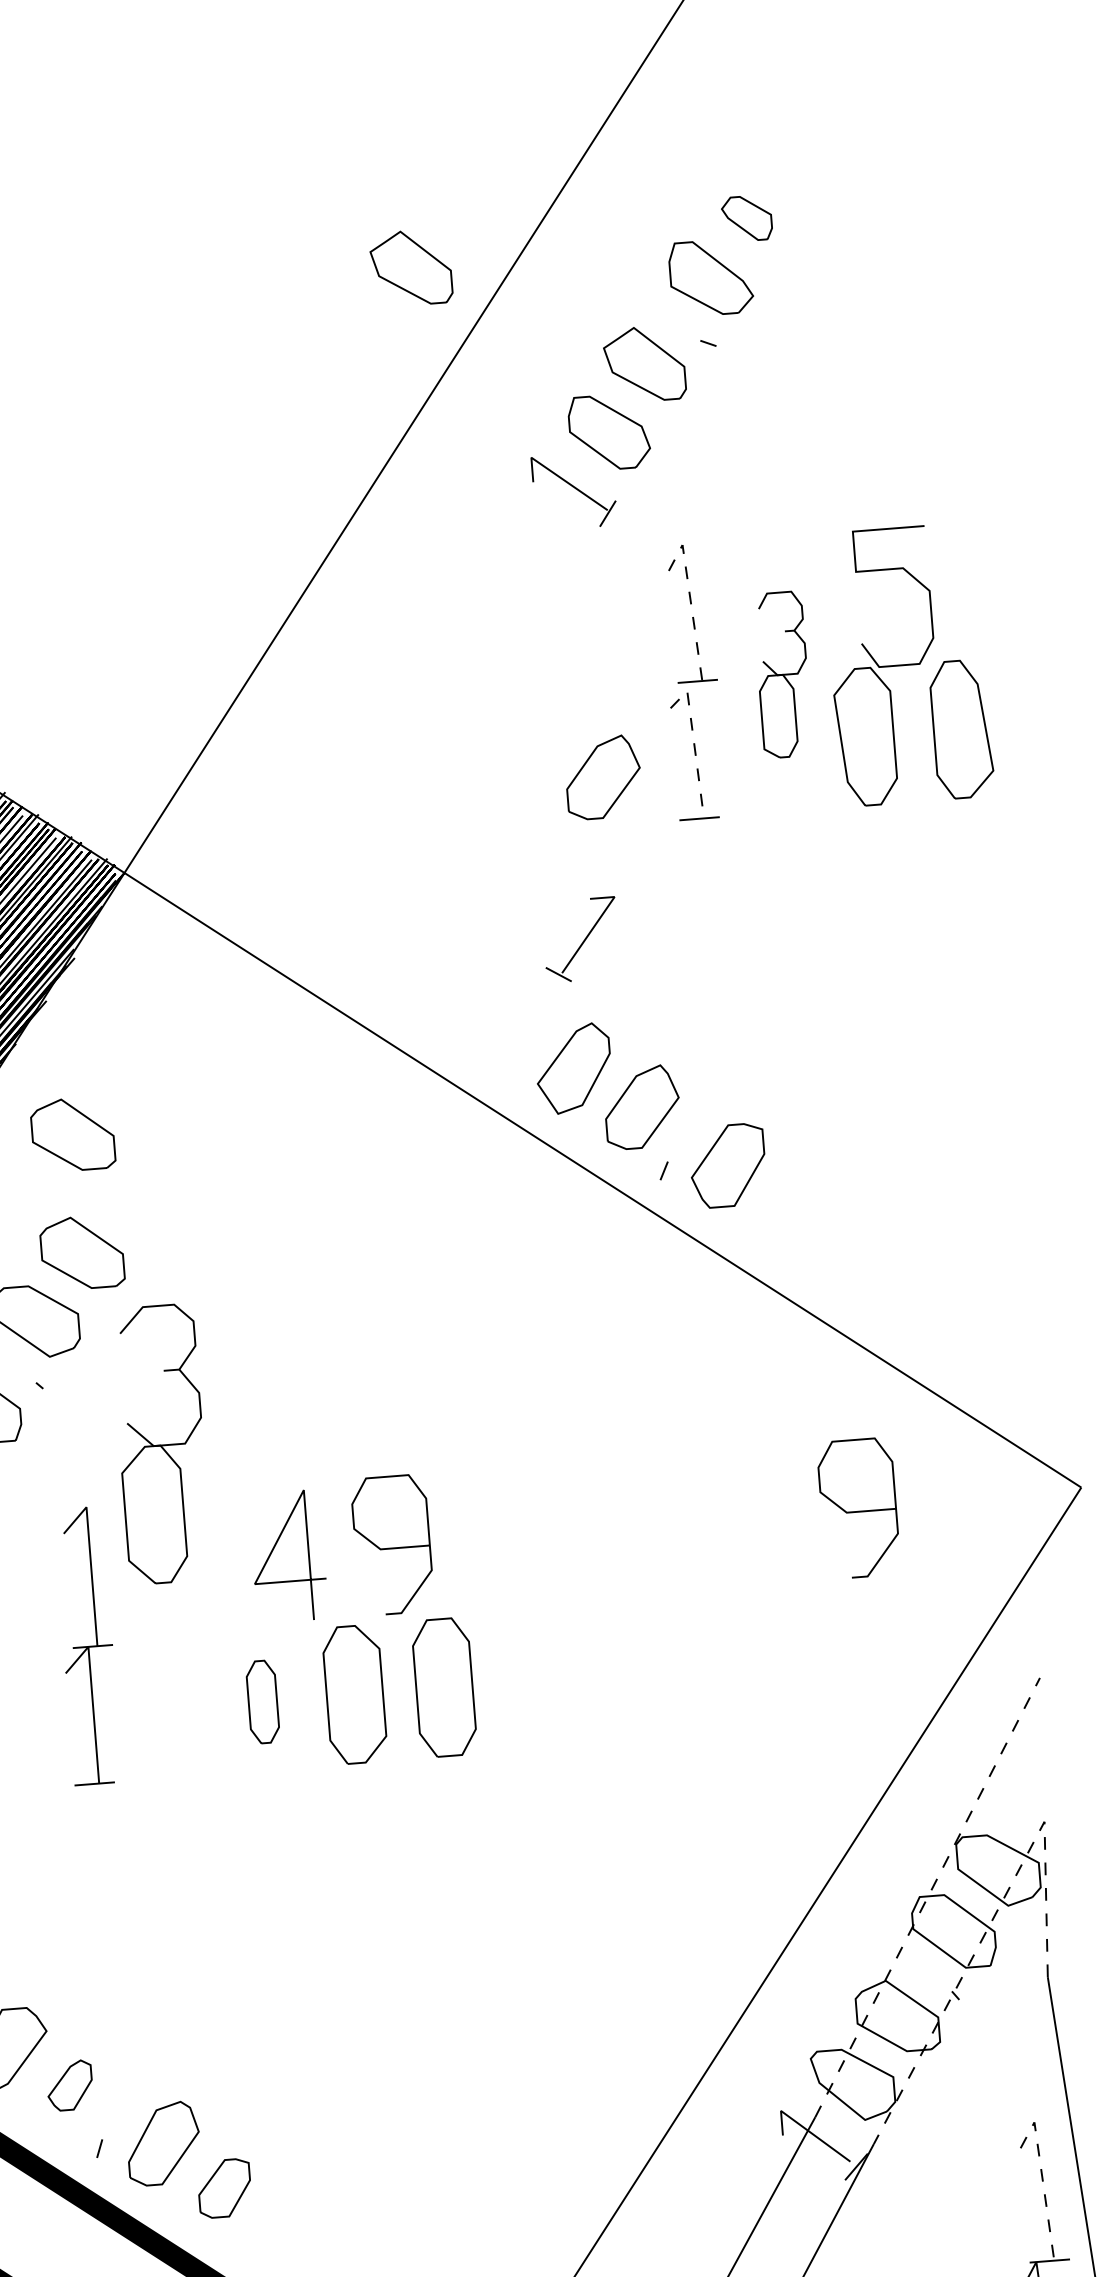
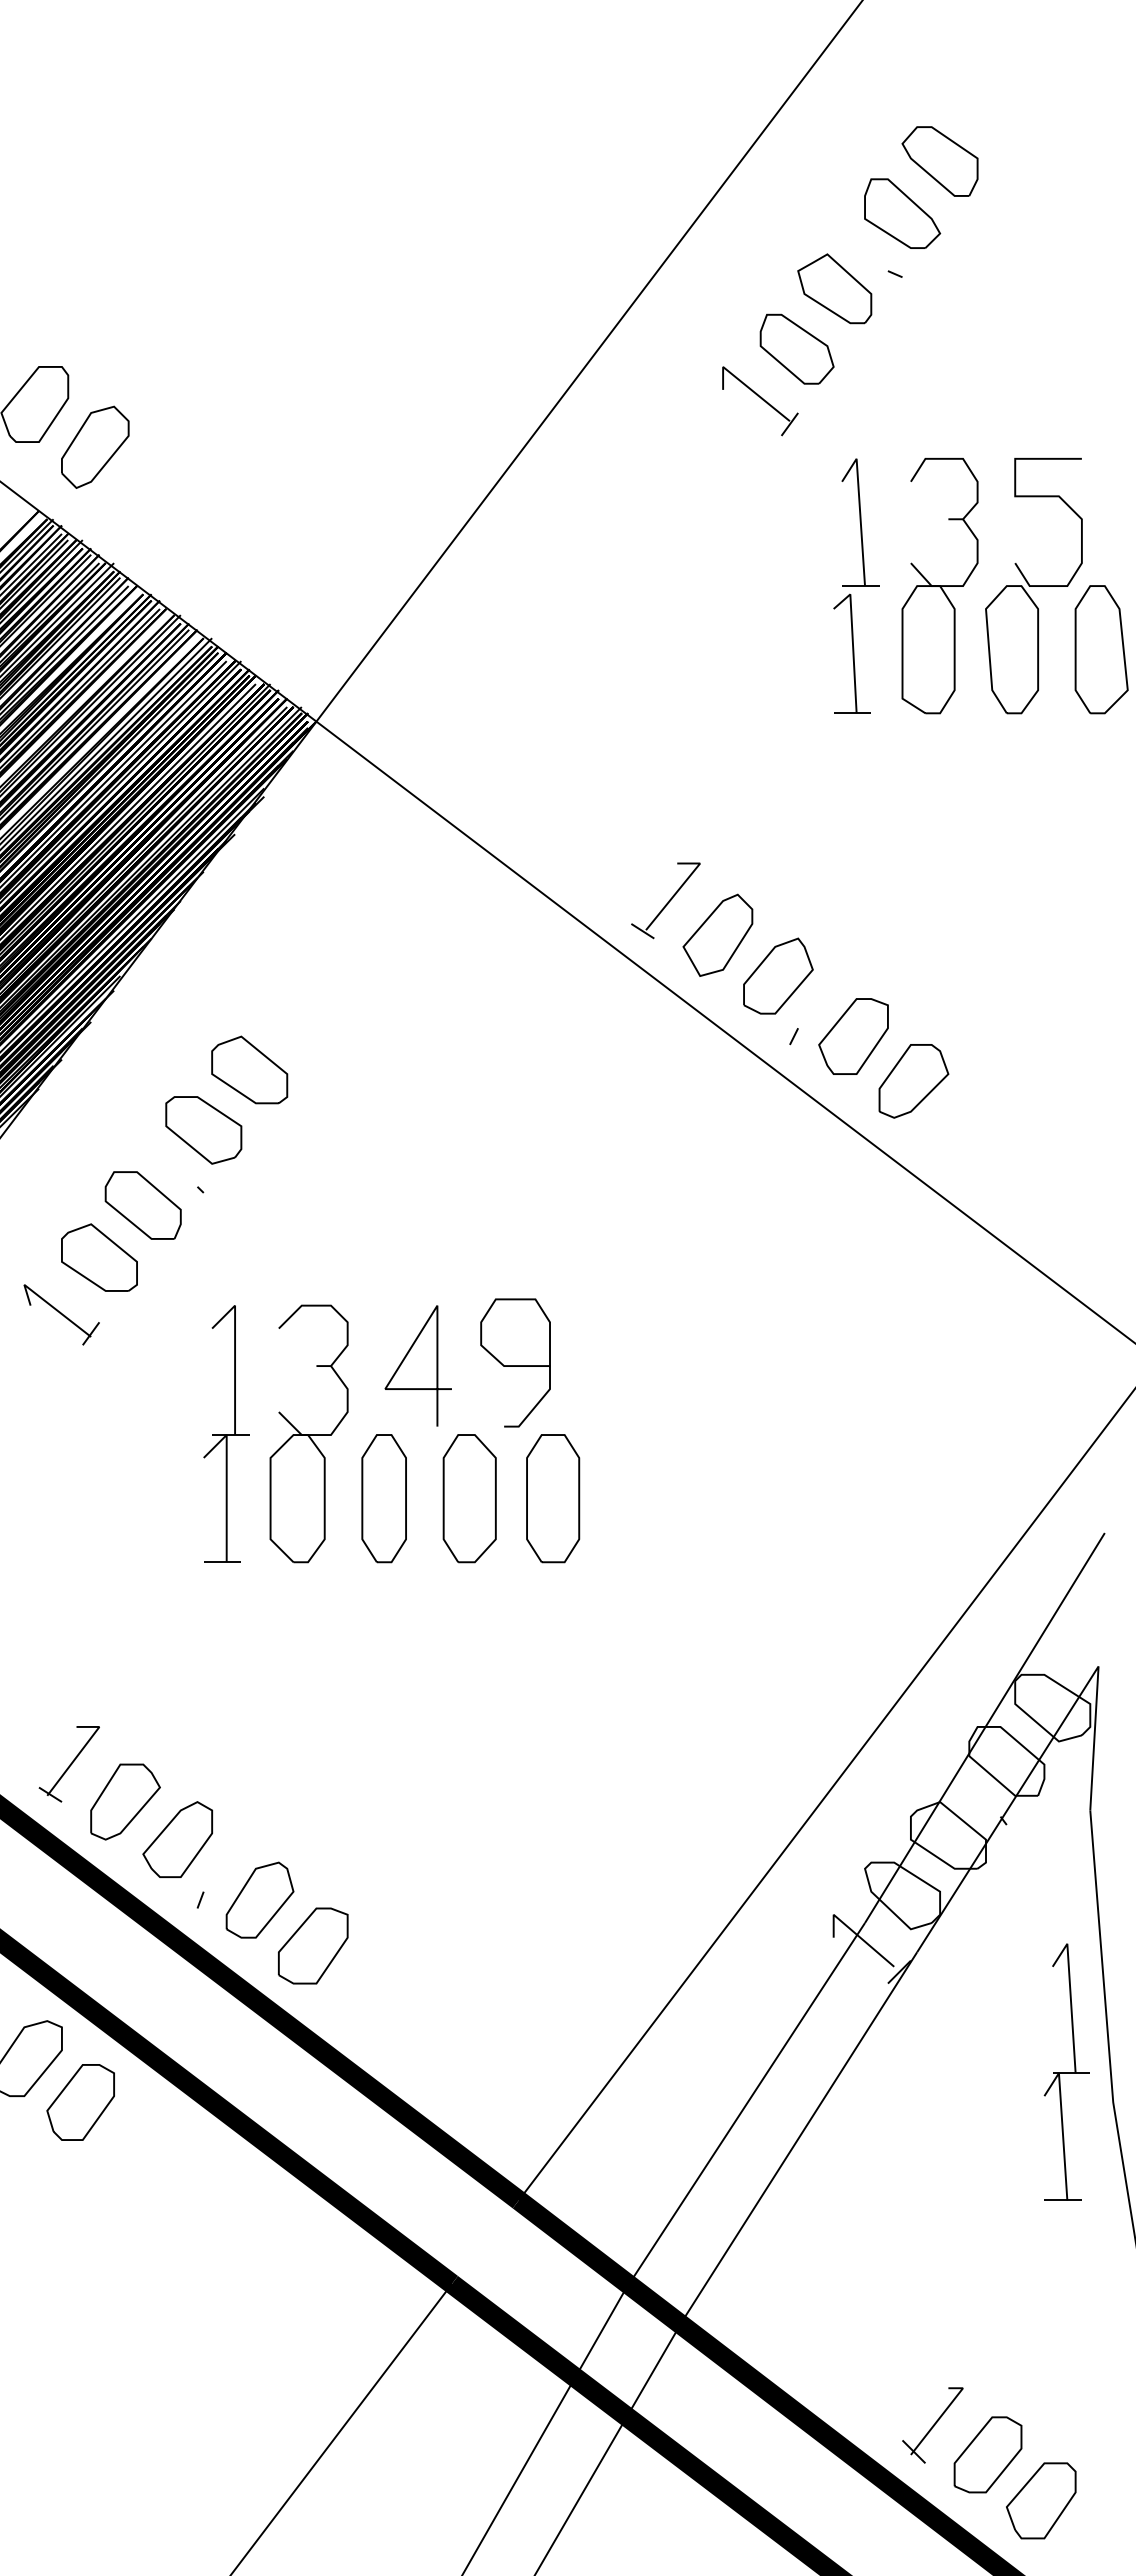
part: (746, 218) -> (939, 161), size x1.67
part: (410, 267) -> (625, 182), removed
line: (689, 598) -> (859, 508), dashed -> solid
part: (782, 675) -> (939, 586), size x1.67
line: (693, 741) -> (852, 641), dashed -> solid
part: (603, 776) -> (766, 667), removed
part: (580, 939) -> (665, 900), moved
part: (72, 1134) -> (249, 959), removed
part: (796, 1209) -> (913, 1081), added
part: (160, 1443) -> (308, 1433), moved
curve: (858, 1511) -> (949, 1365), removed
part: (262, 1701) -> (383, 1498), size x1.67
line: (927, 1898) -> (984, 1728), dashed -> solid
line: (995, 1914) -> (1046, 1748), dashed -> solid
part: (69, 2085) -> (177, 1839), size x1.67
line: (1042, 2176) -> (1070, 1994), dashed -> solid
part: (224, 2187) -> (313, 1945), size x1.43

